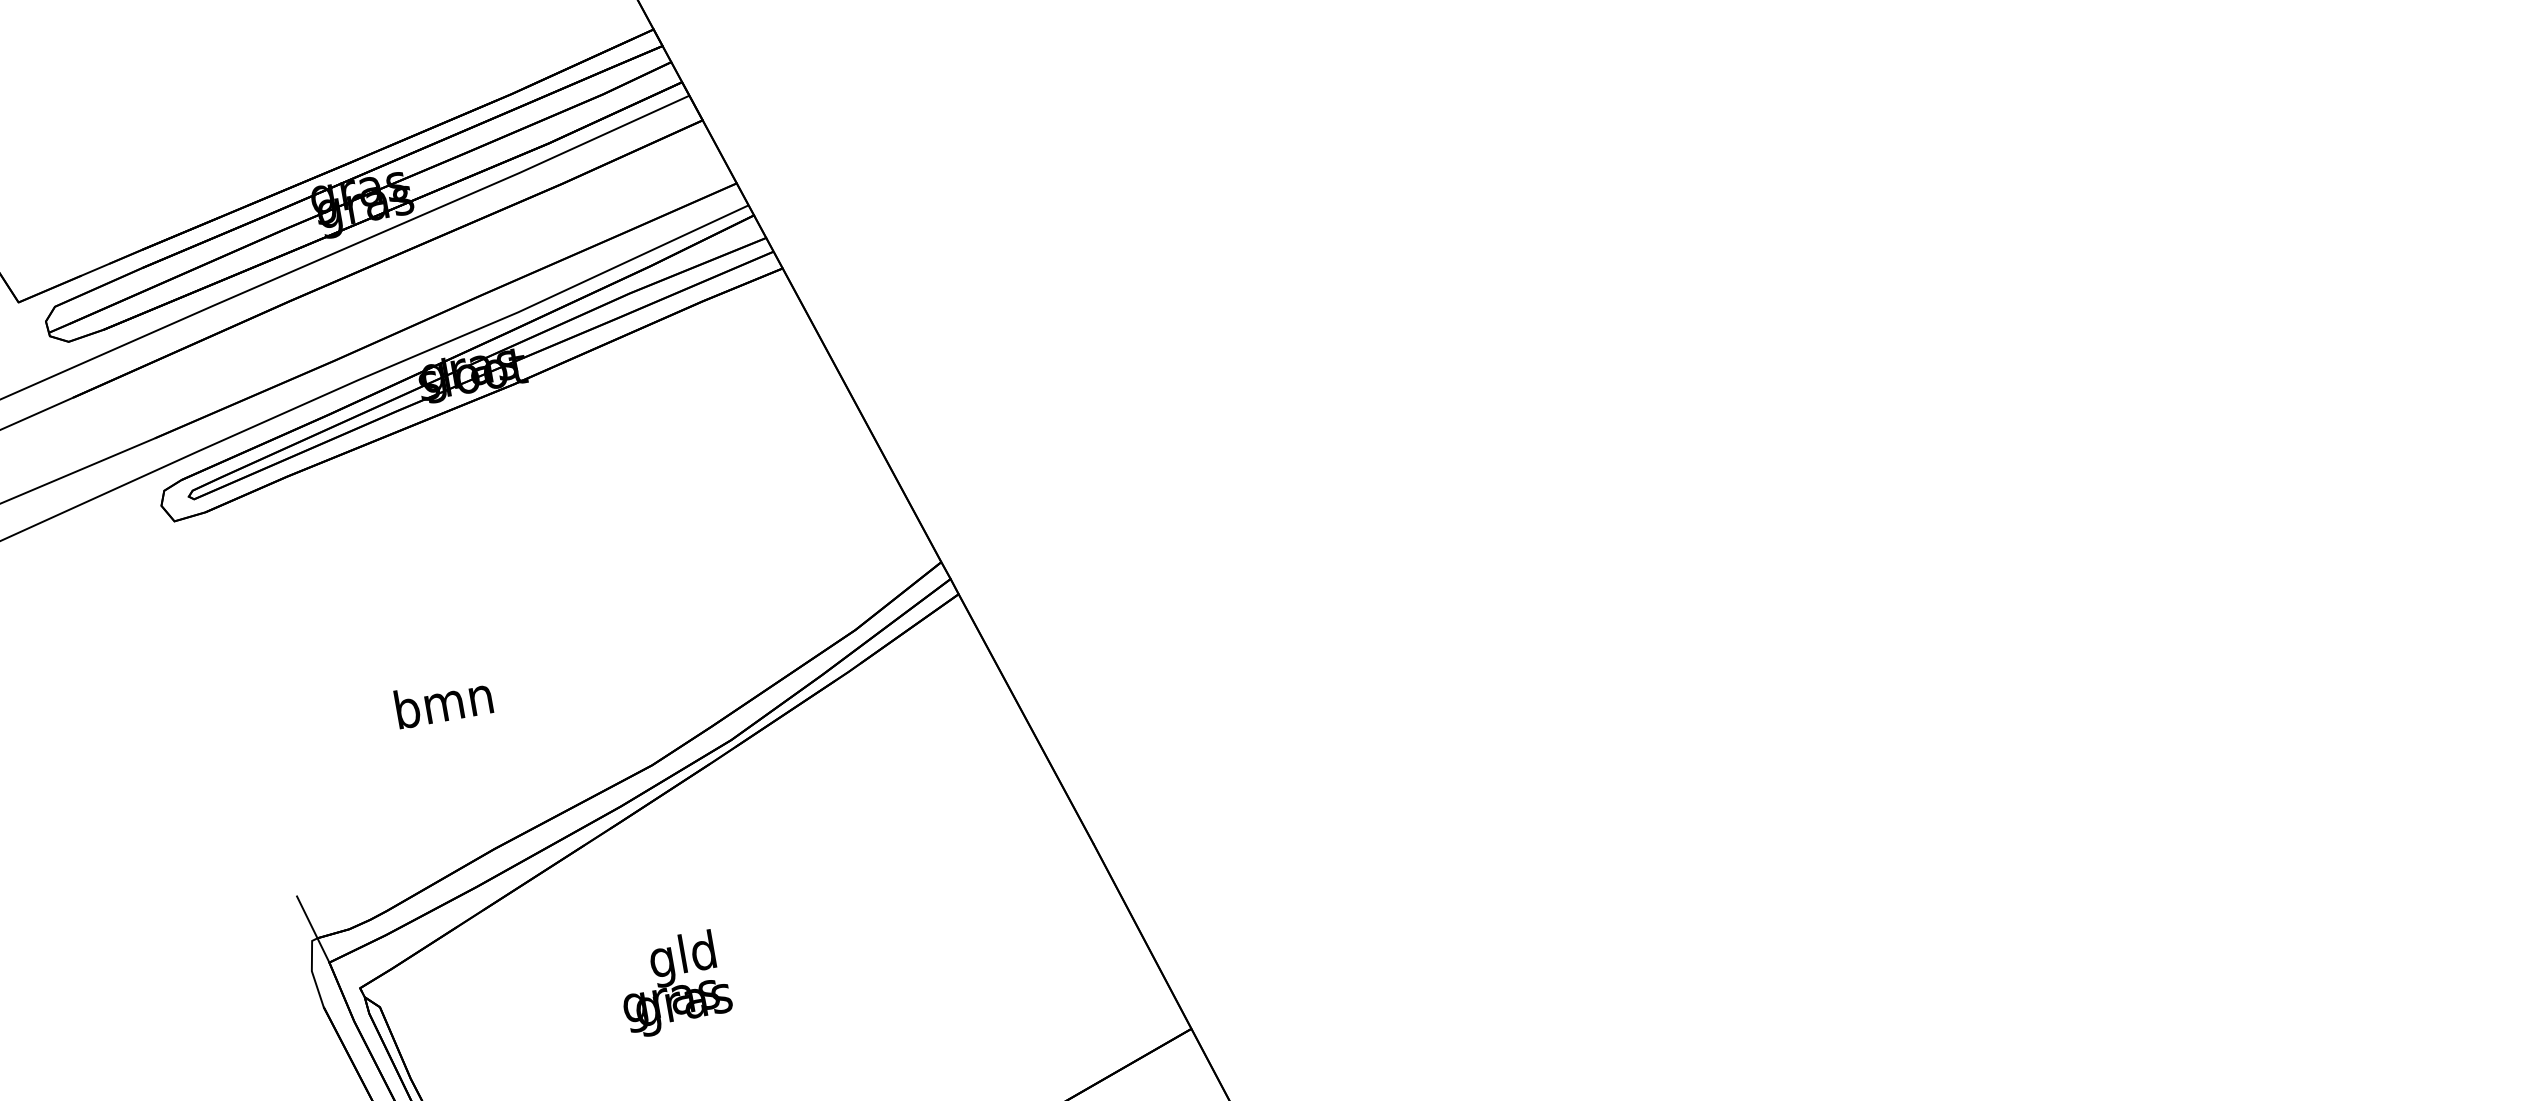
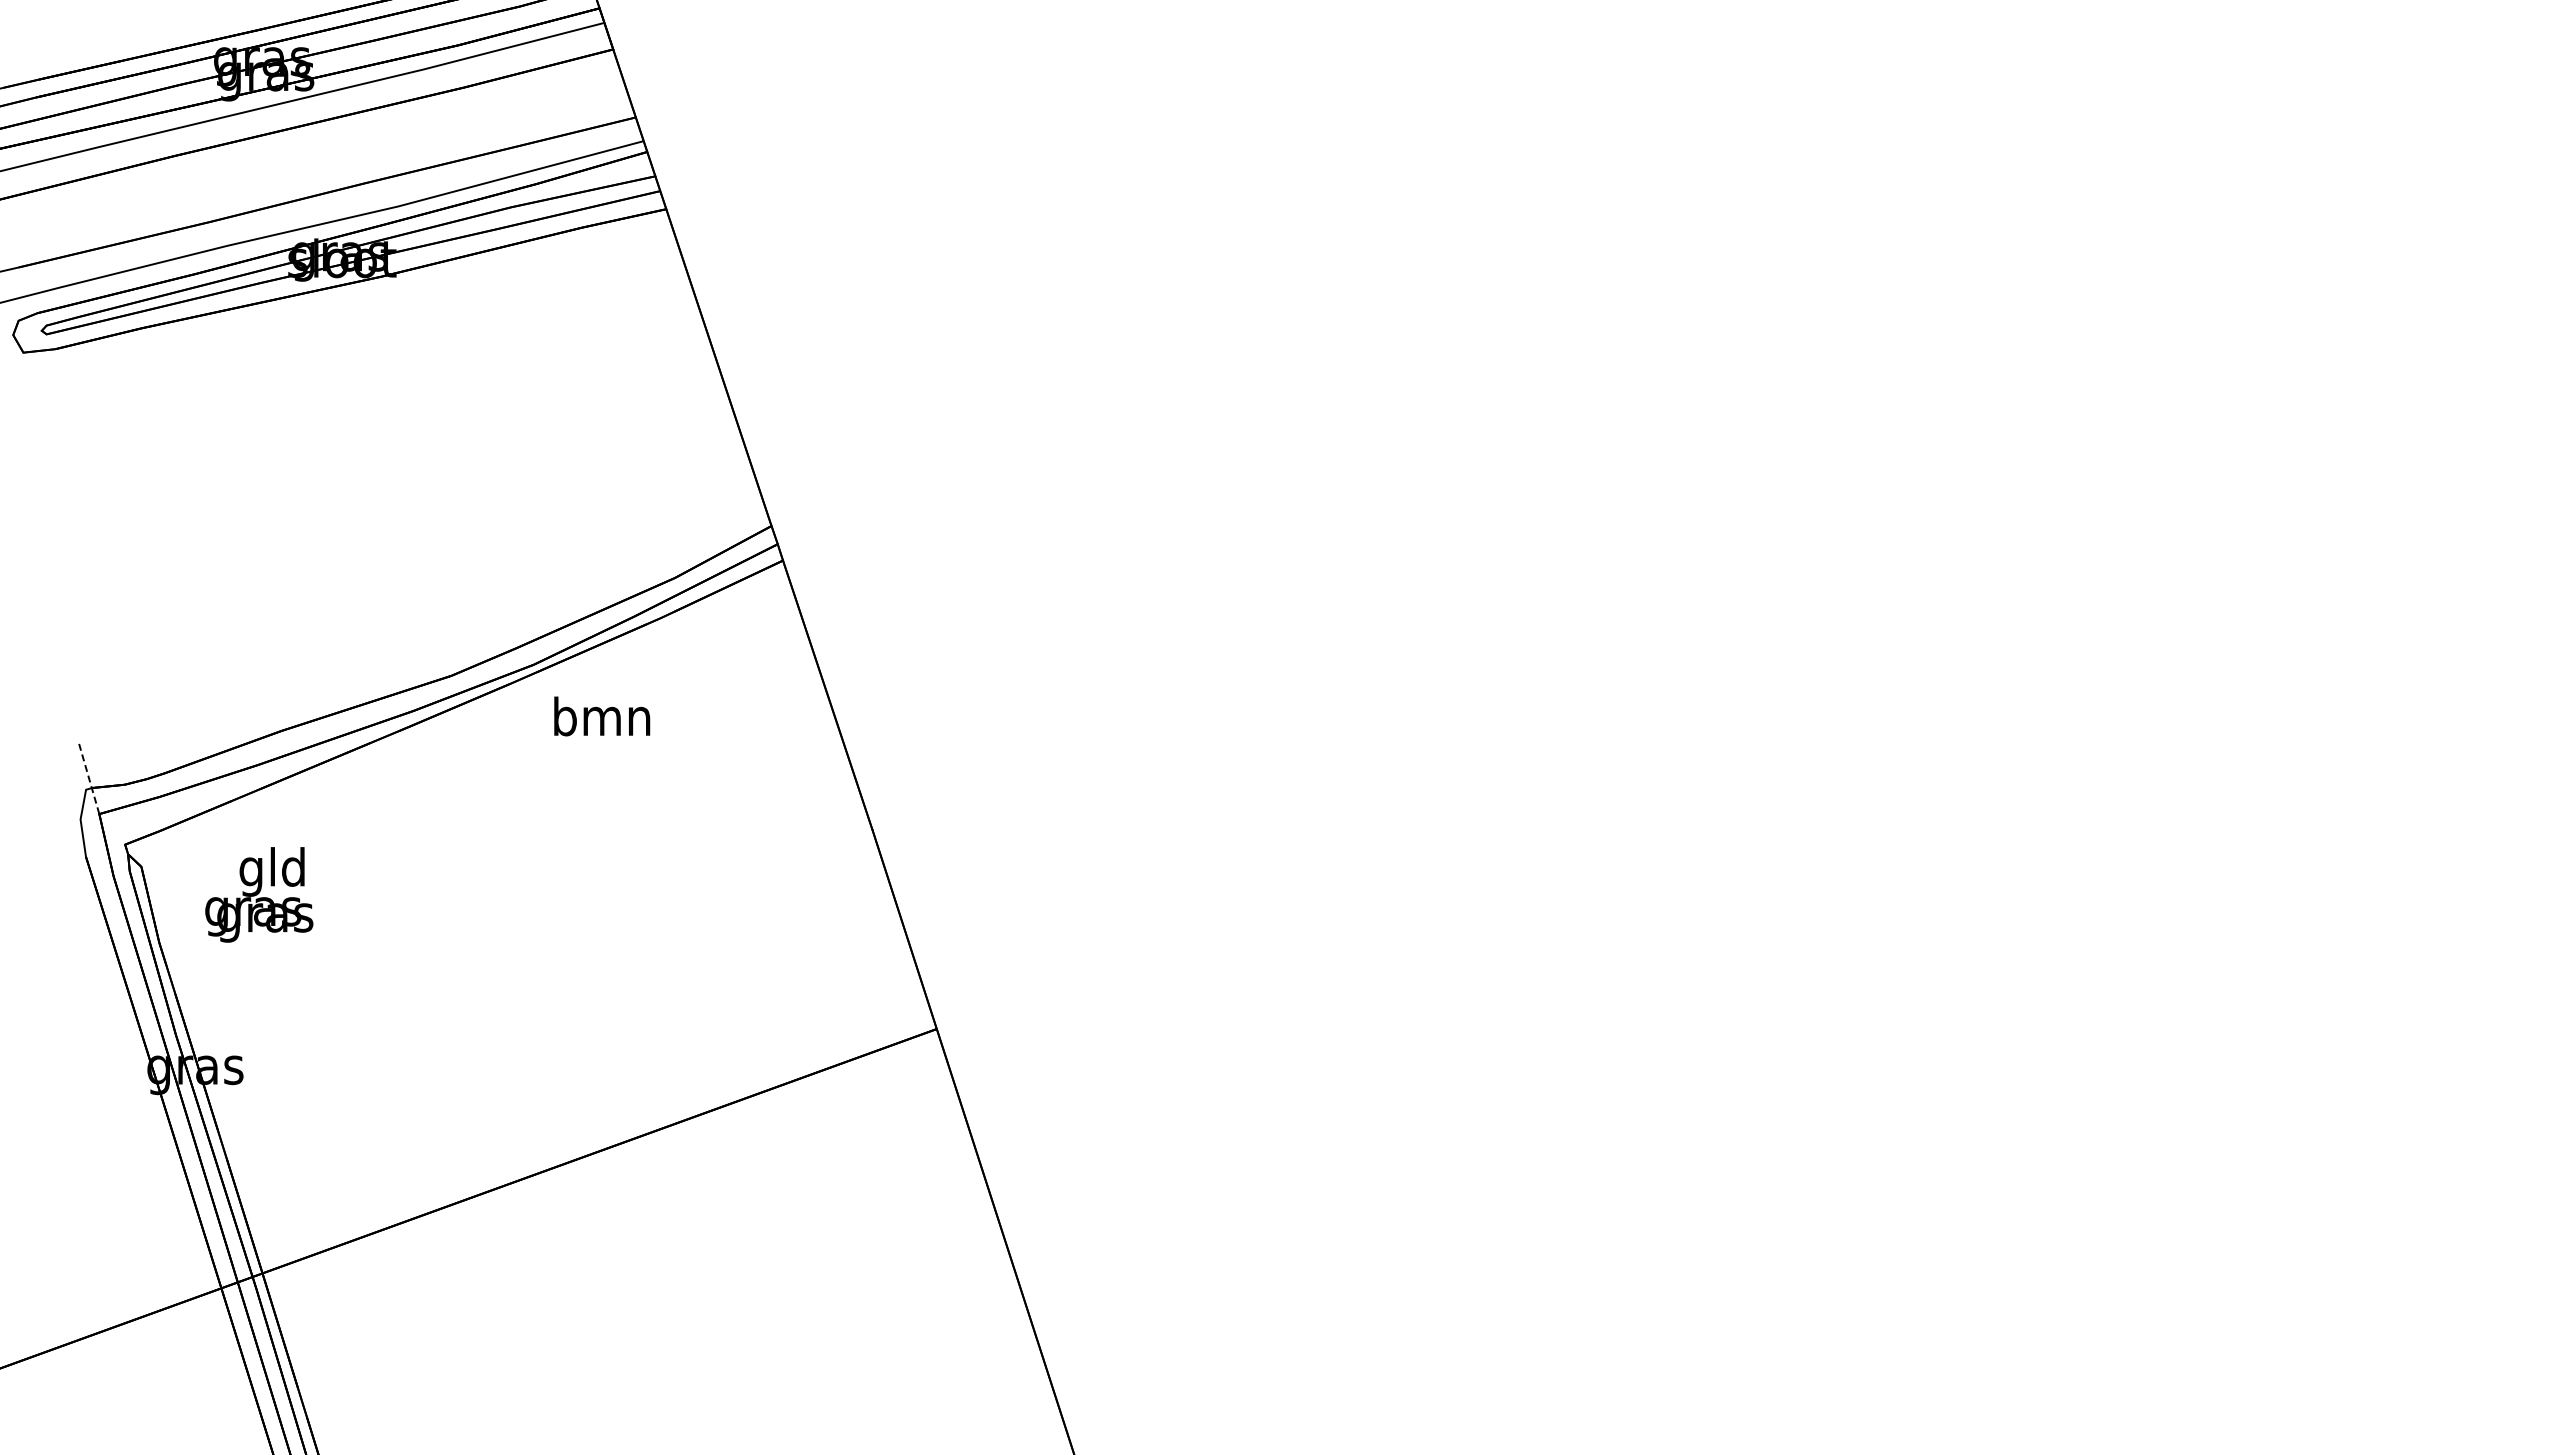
text: (444, 702) -> (602, 716), moved
line: (313, 929) -> (89, 778), solid -> dashed
text: (674, 983) -> (259, 894), moved

